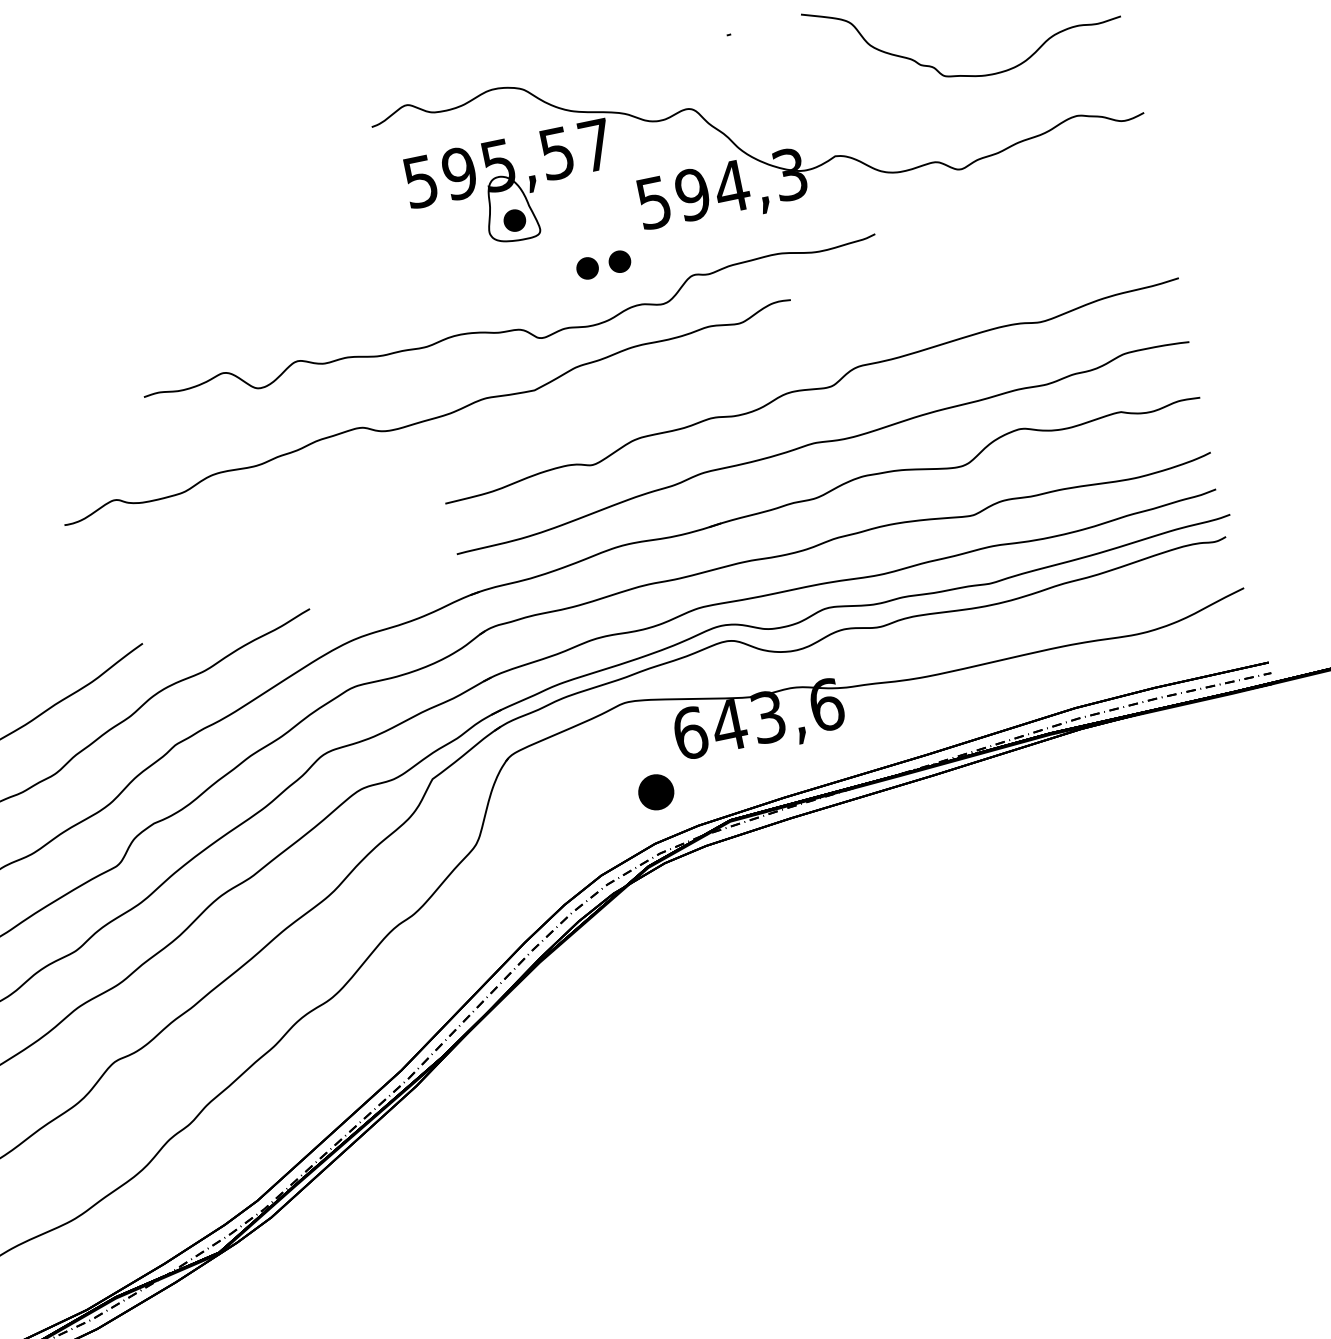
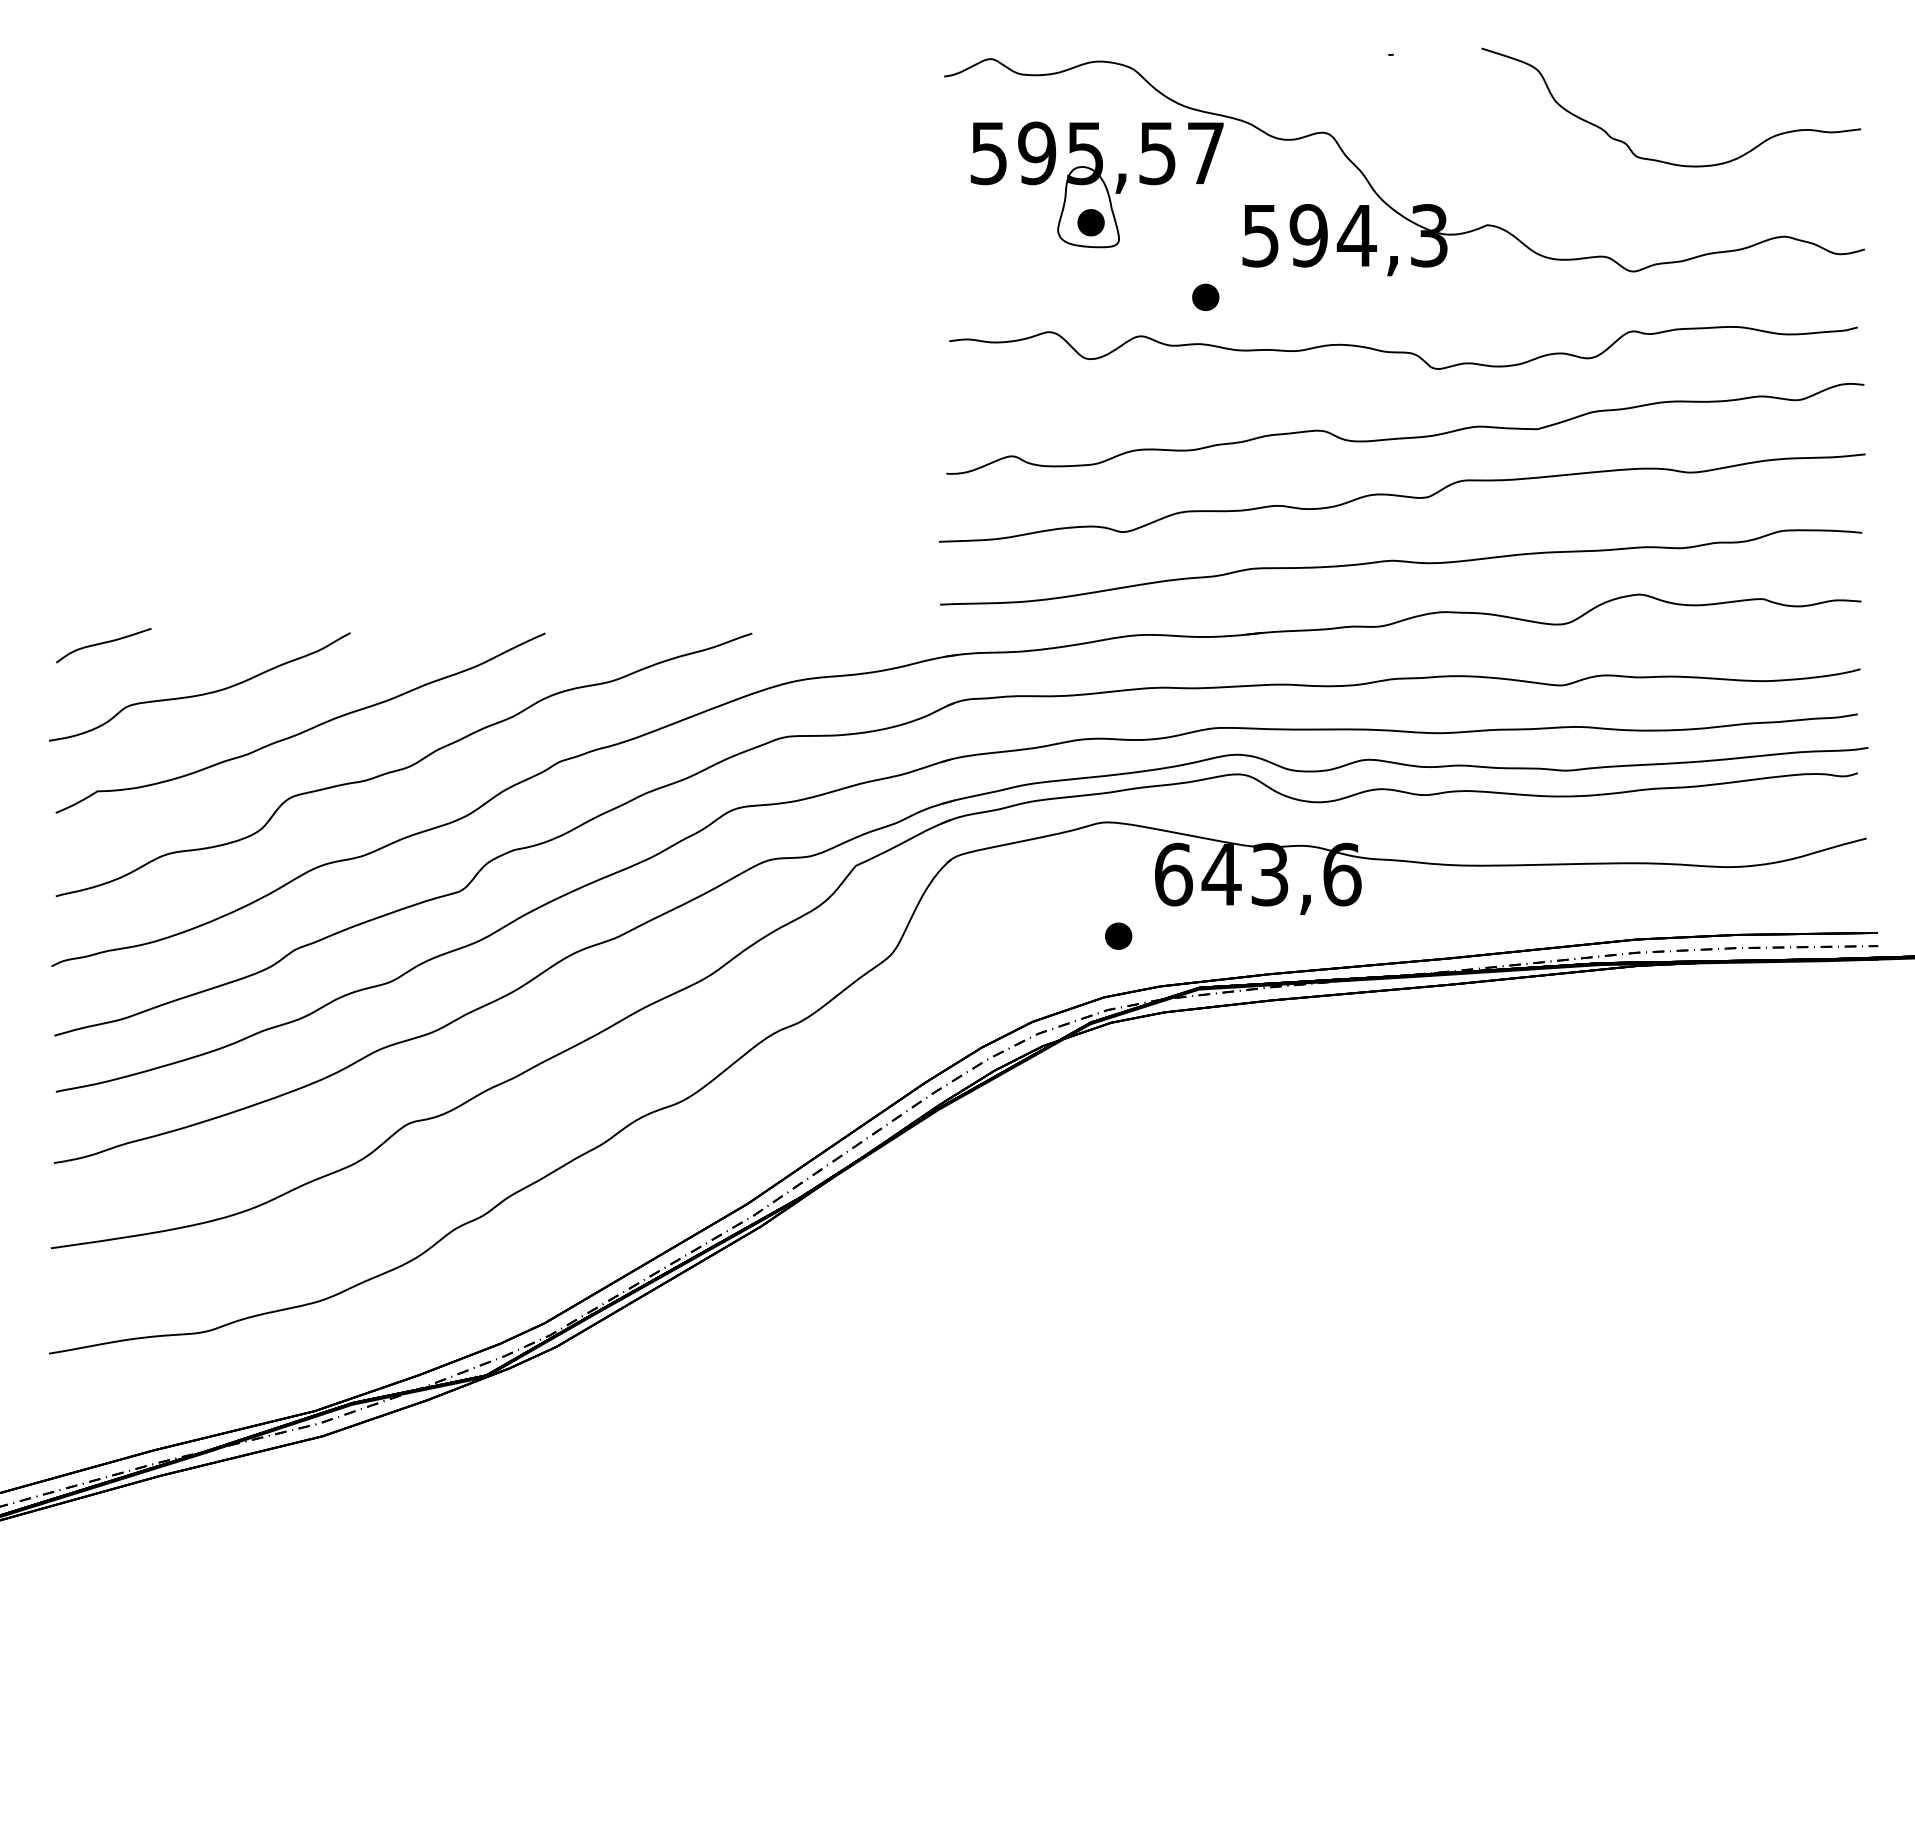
part: (587, 267) -> (1165, 296), removed
curve: (512, 329) -> (1403, 351), moved
curve: (429, 419) -> (1405, 437), moved
part: (656, 791) -> (1118, 935), size x0.62

